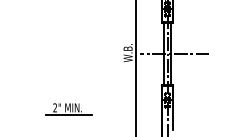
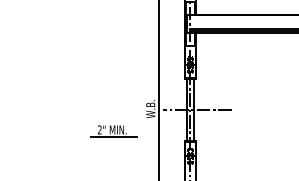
part: (68, 109) -> (113, 131), moved

